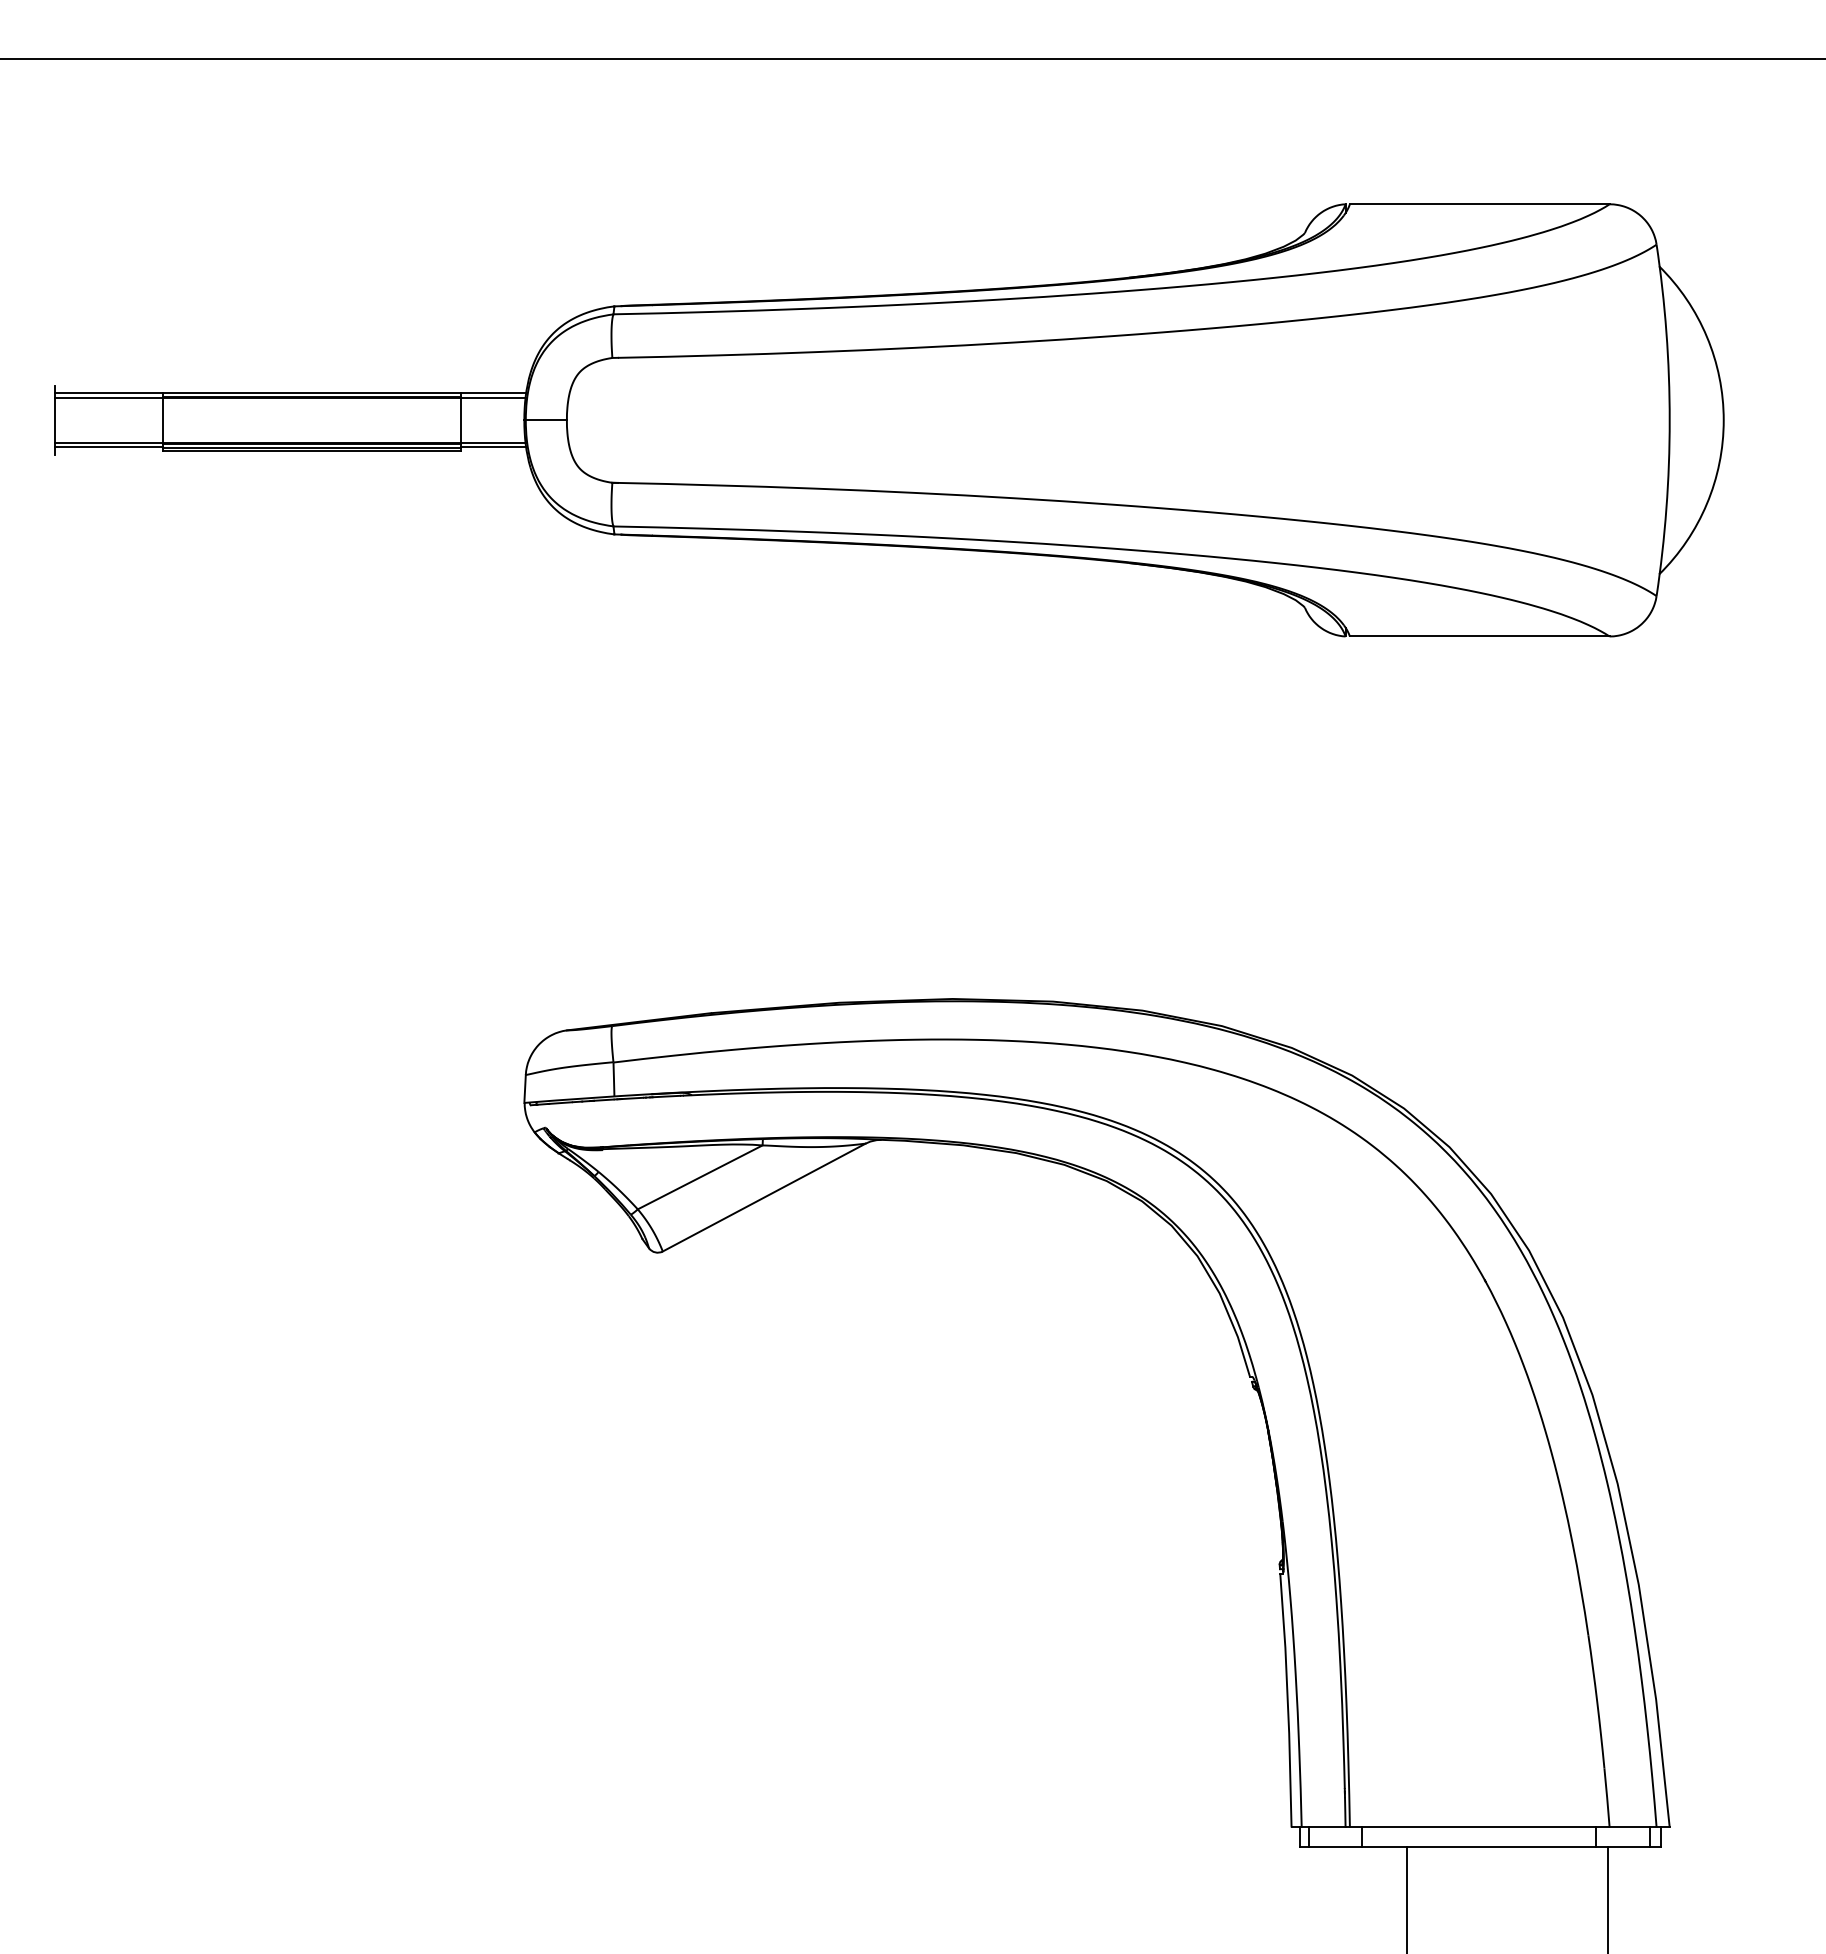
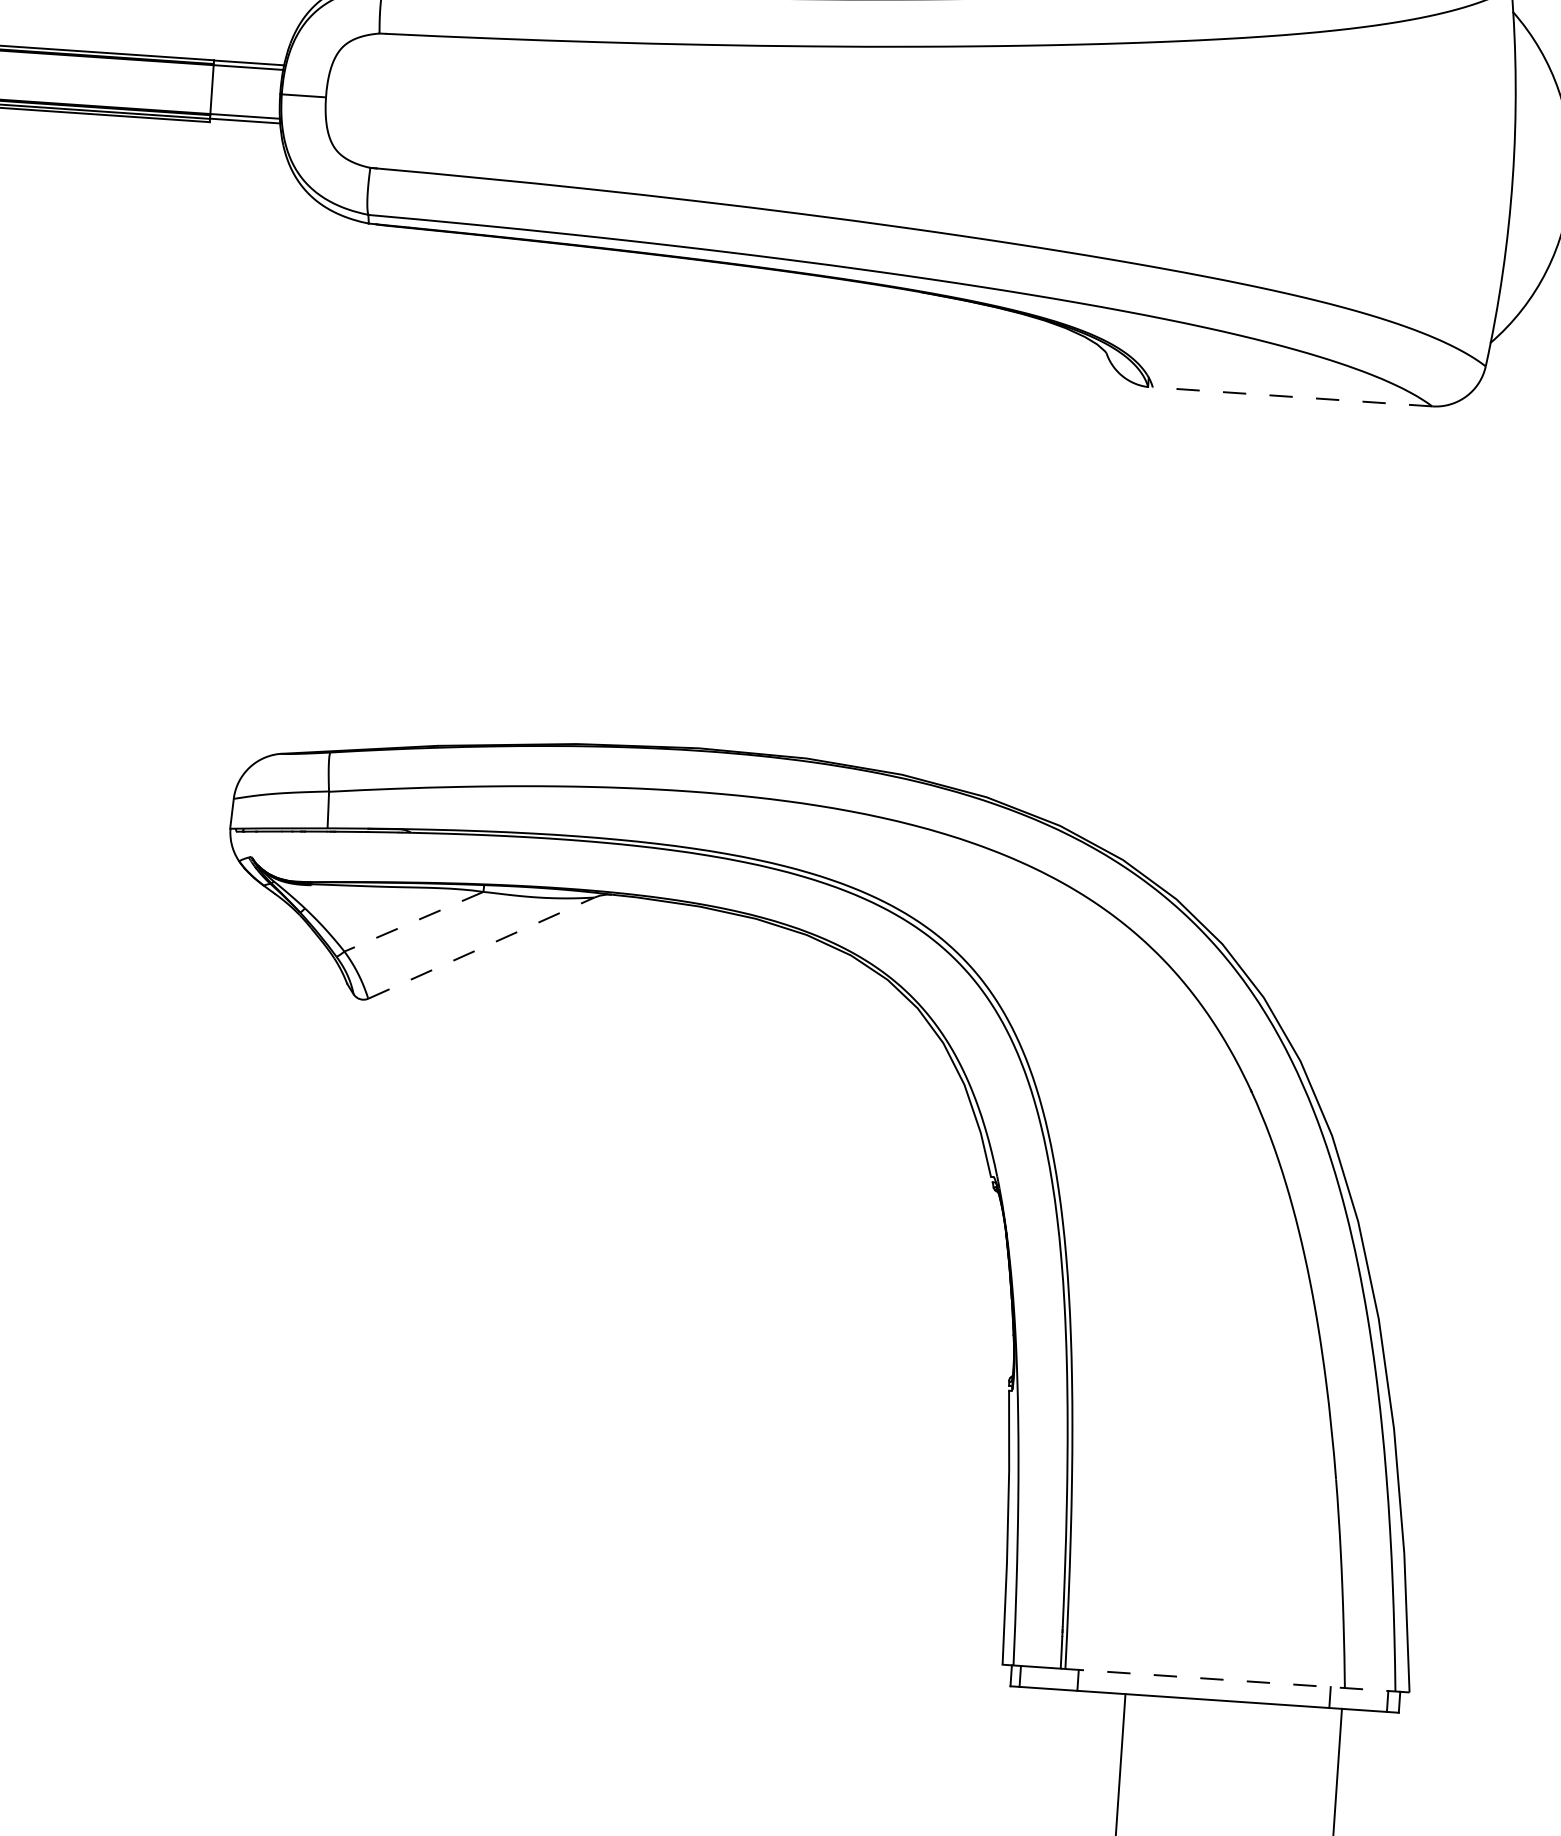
line: (1479, 636) -> (1292, 396), solid -> dashed
line: (699, 1177) -> (413, 921), solid -> dashed
line: (764, 1197) -> (481, 948), solid -> dashed
line: (1508, 1827) -> (1236, 1680), solid -> dashed

